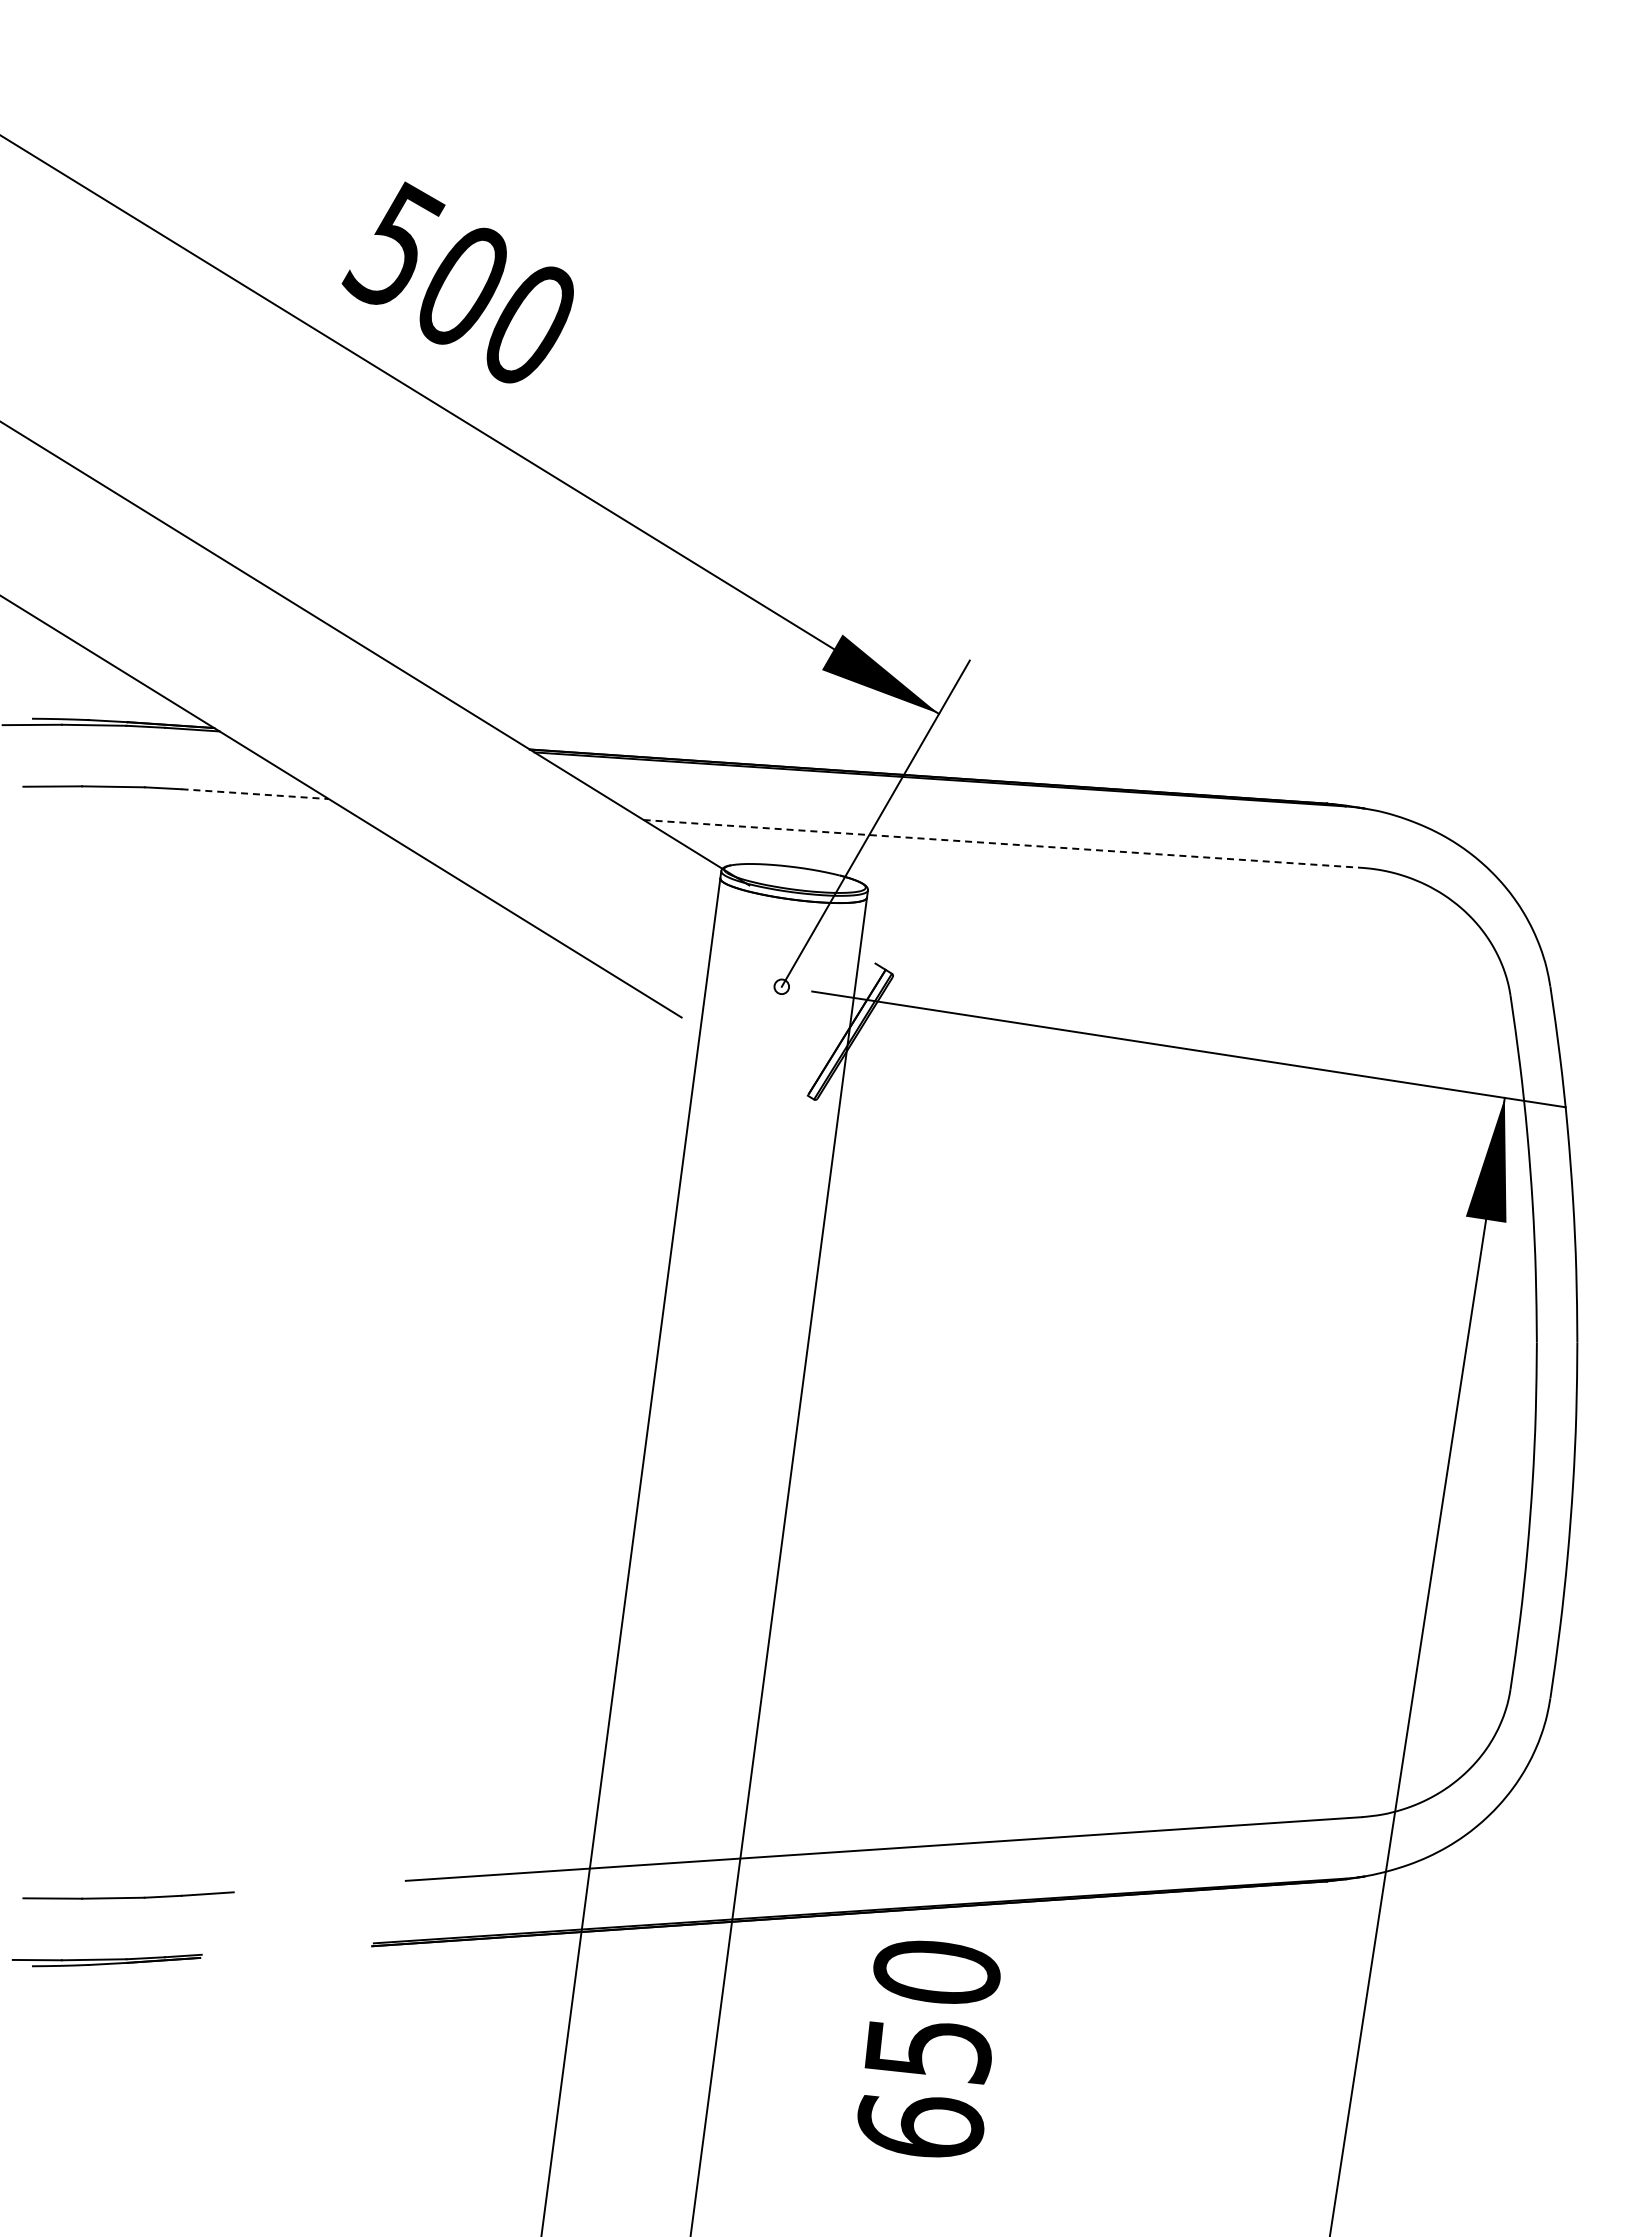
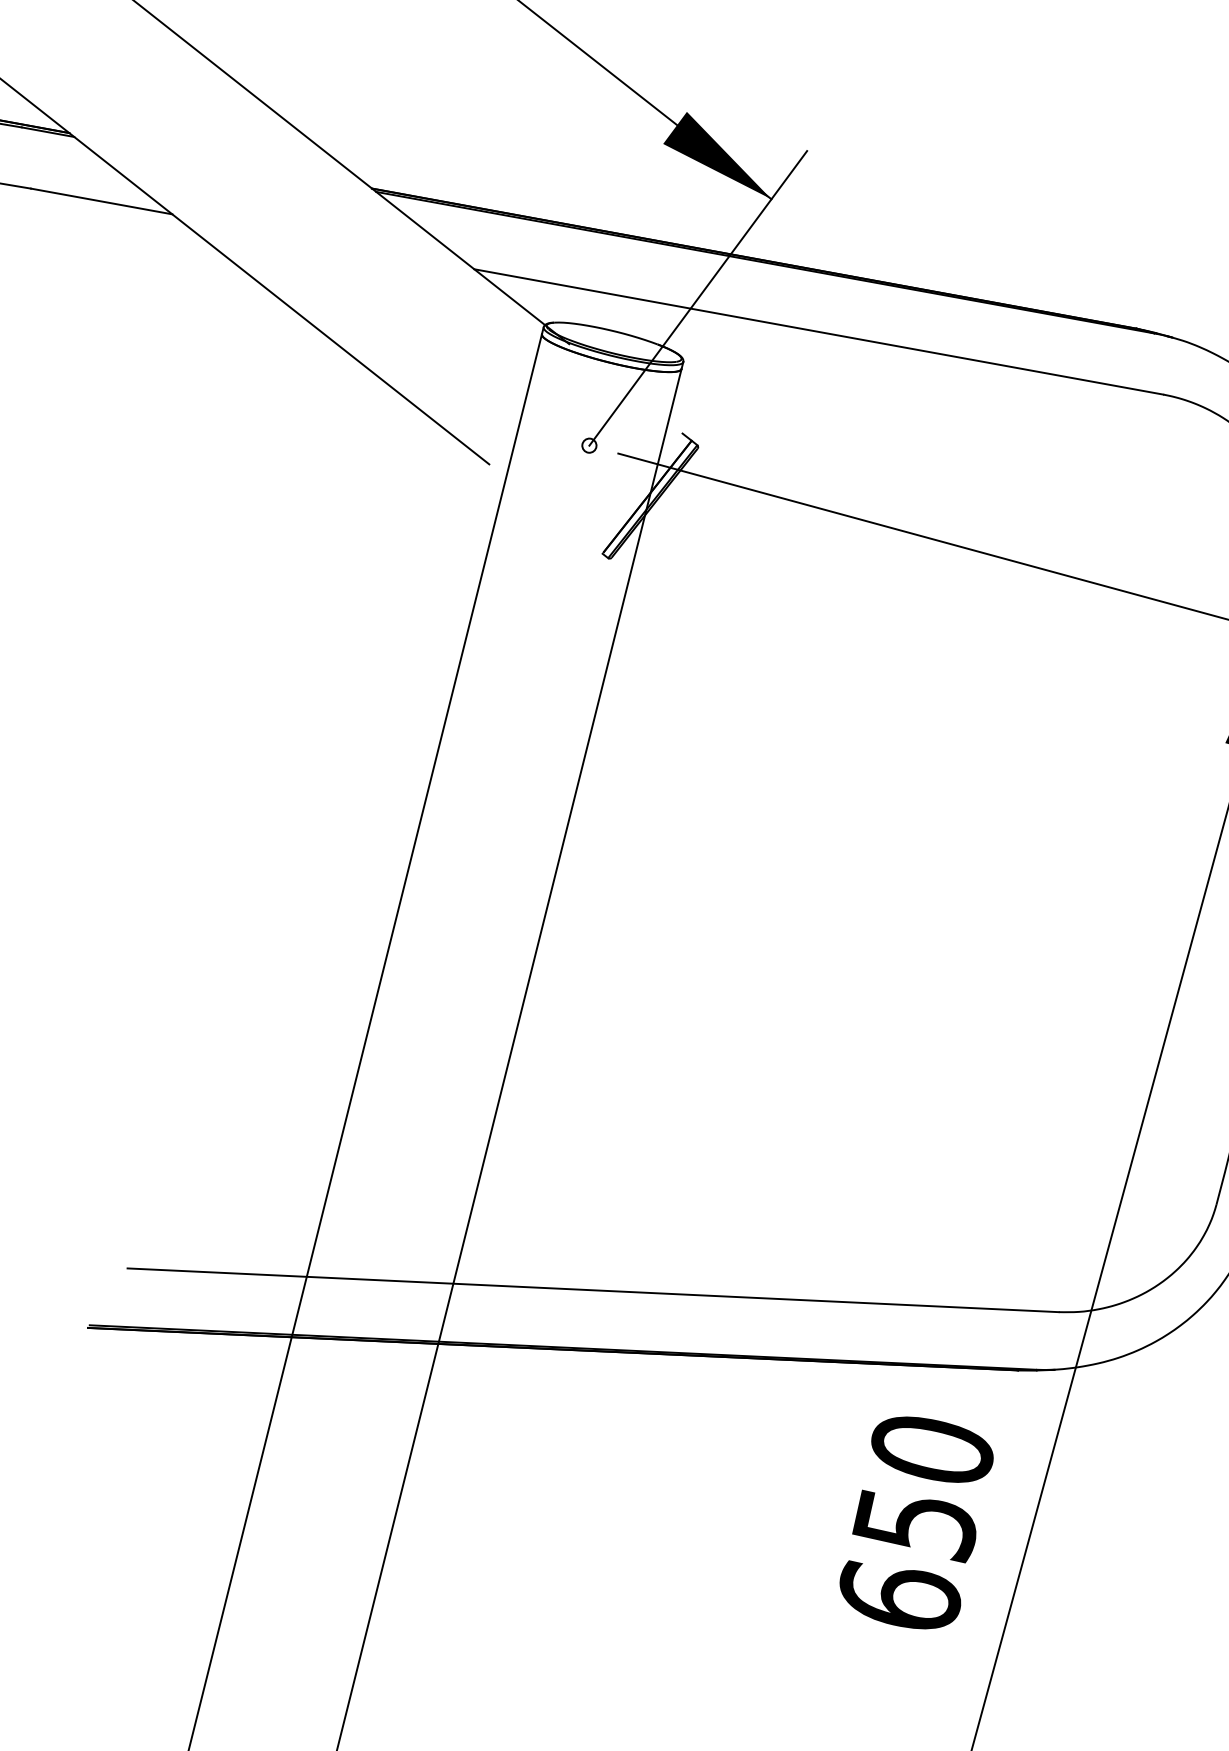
line: (255, 794) -> (101, 201), dashed -> solid
line: (1002, 843) -> (818, 331), dashed -> solid
text: (928, 2048) -> (915, 1522), moved

